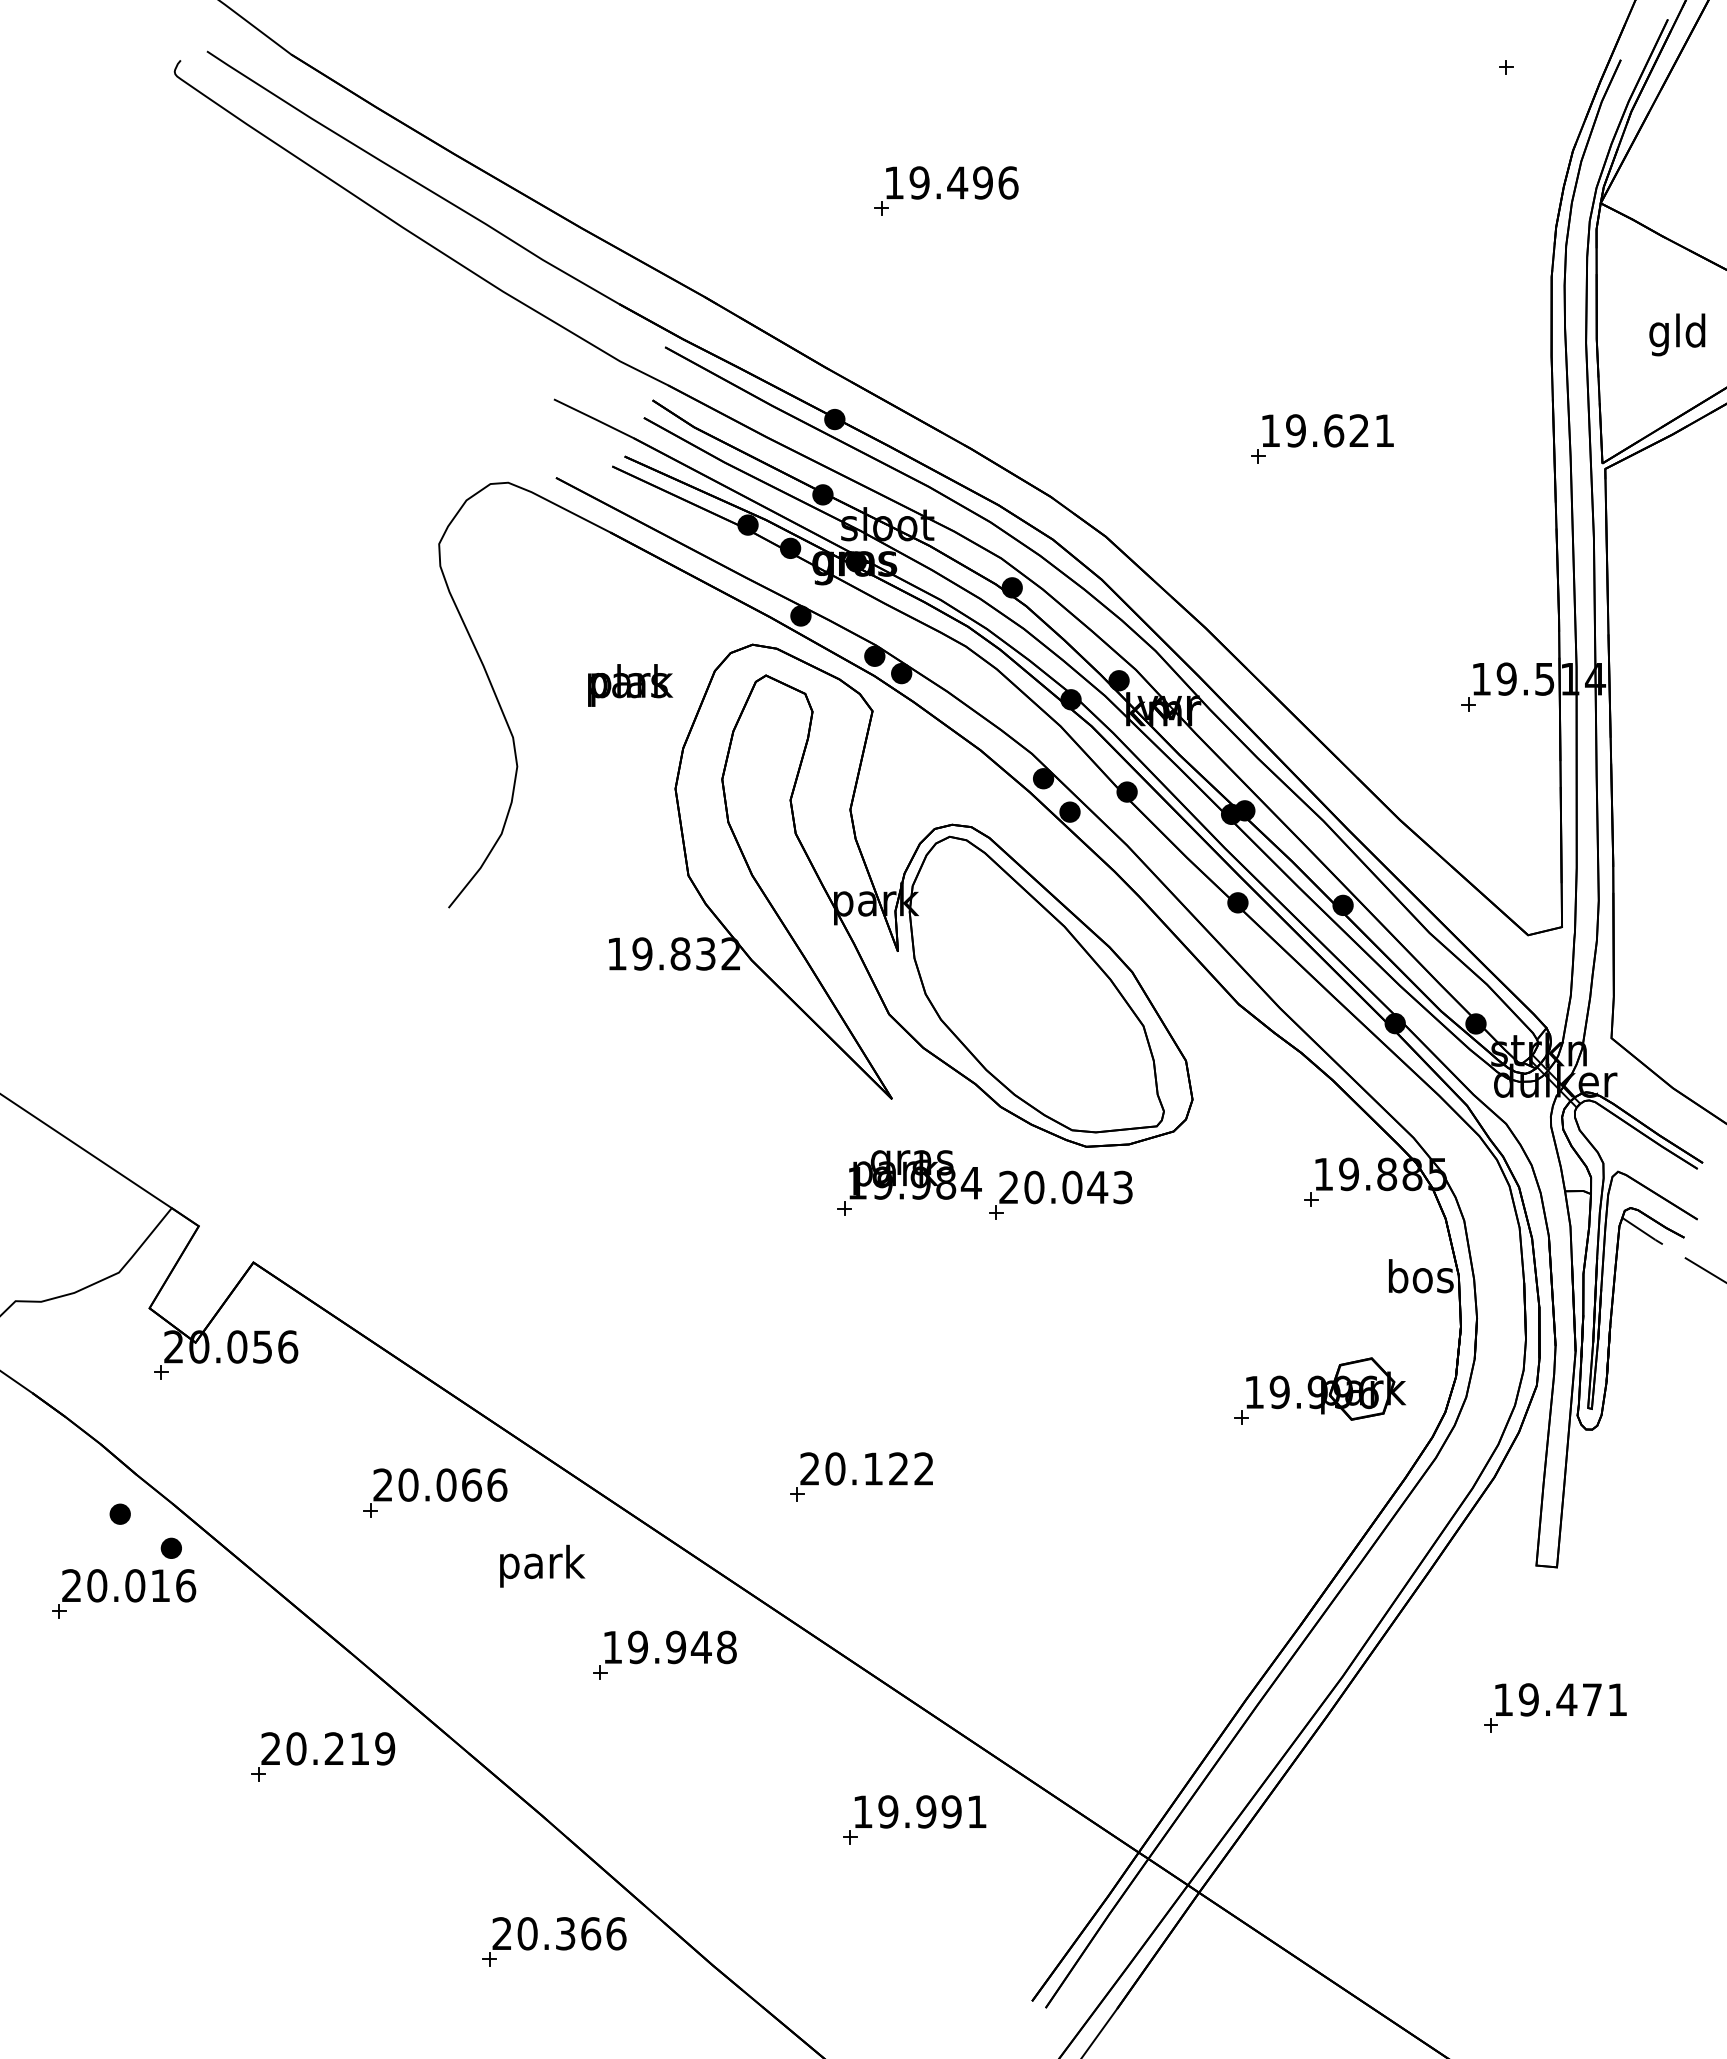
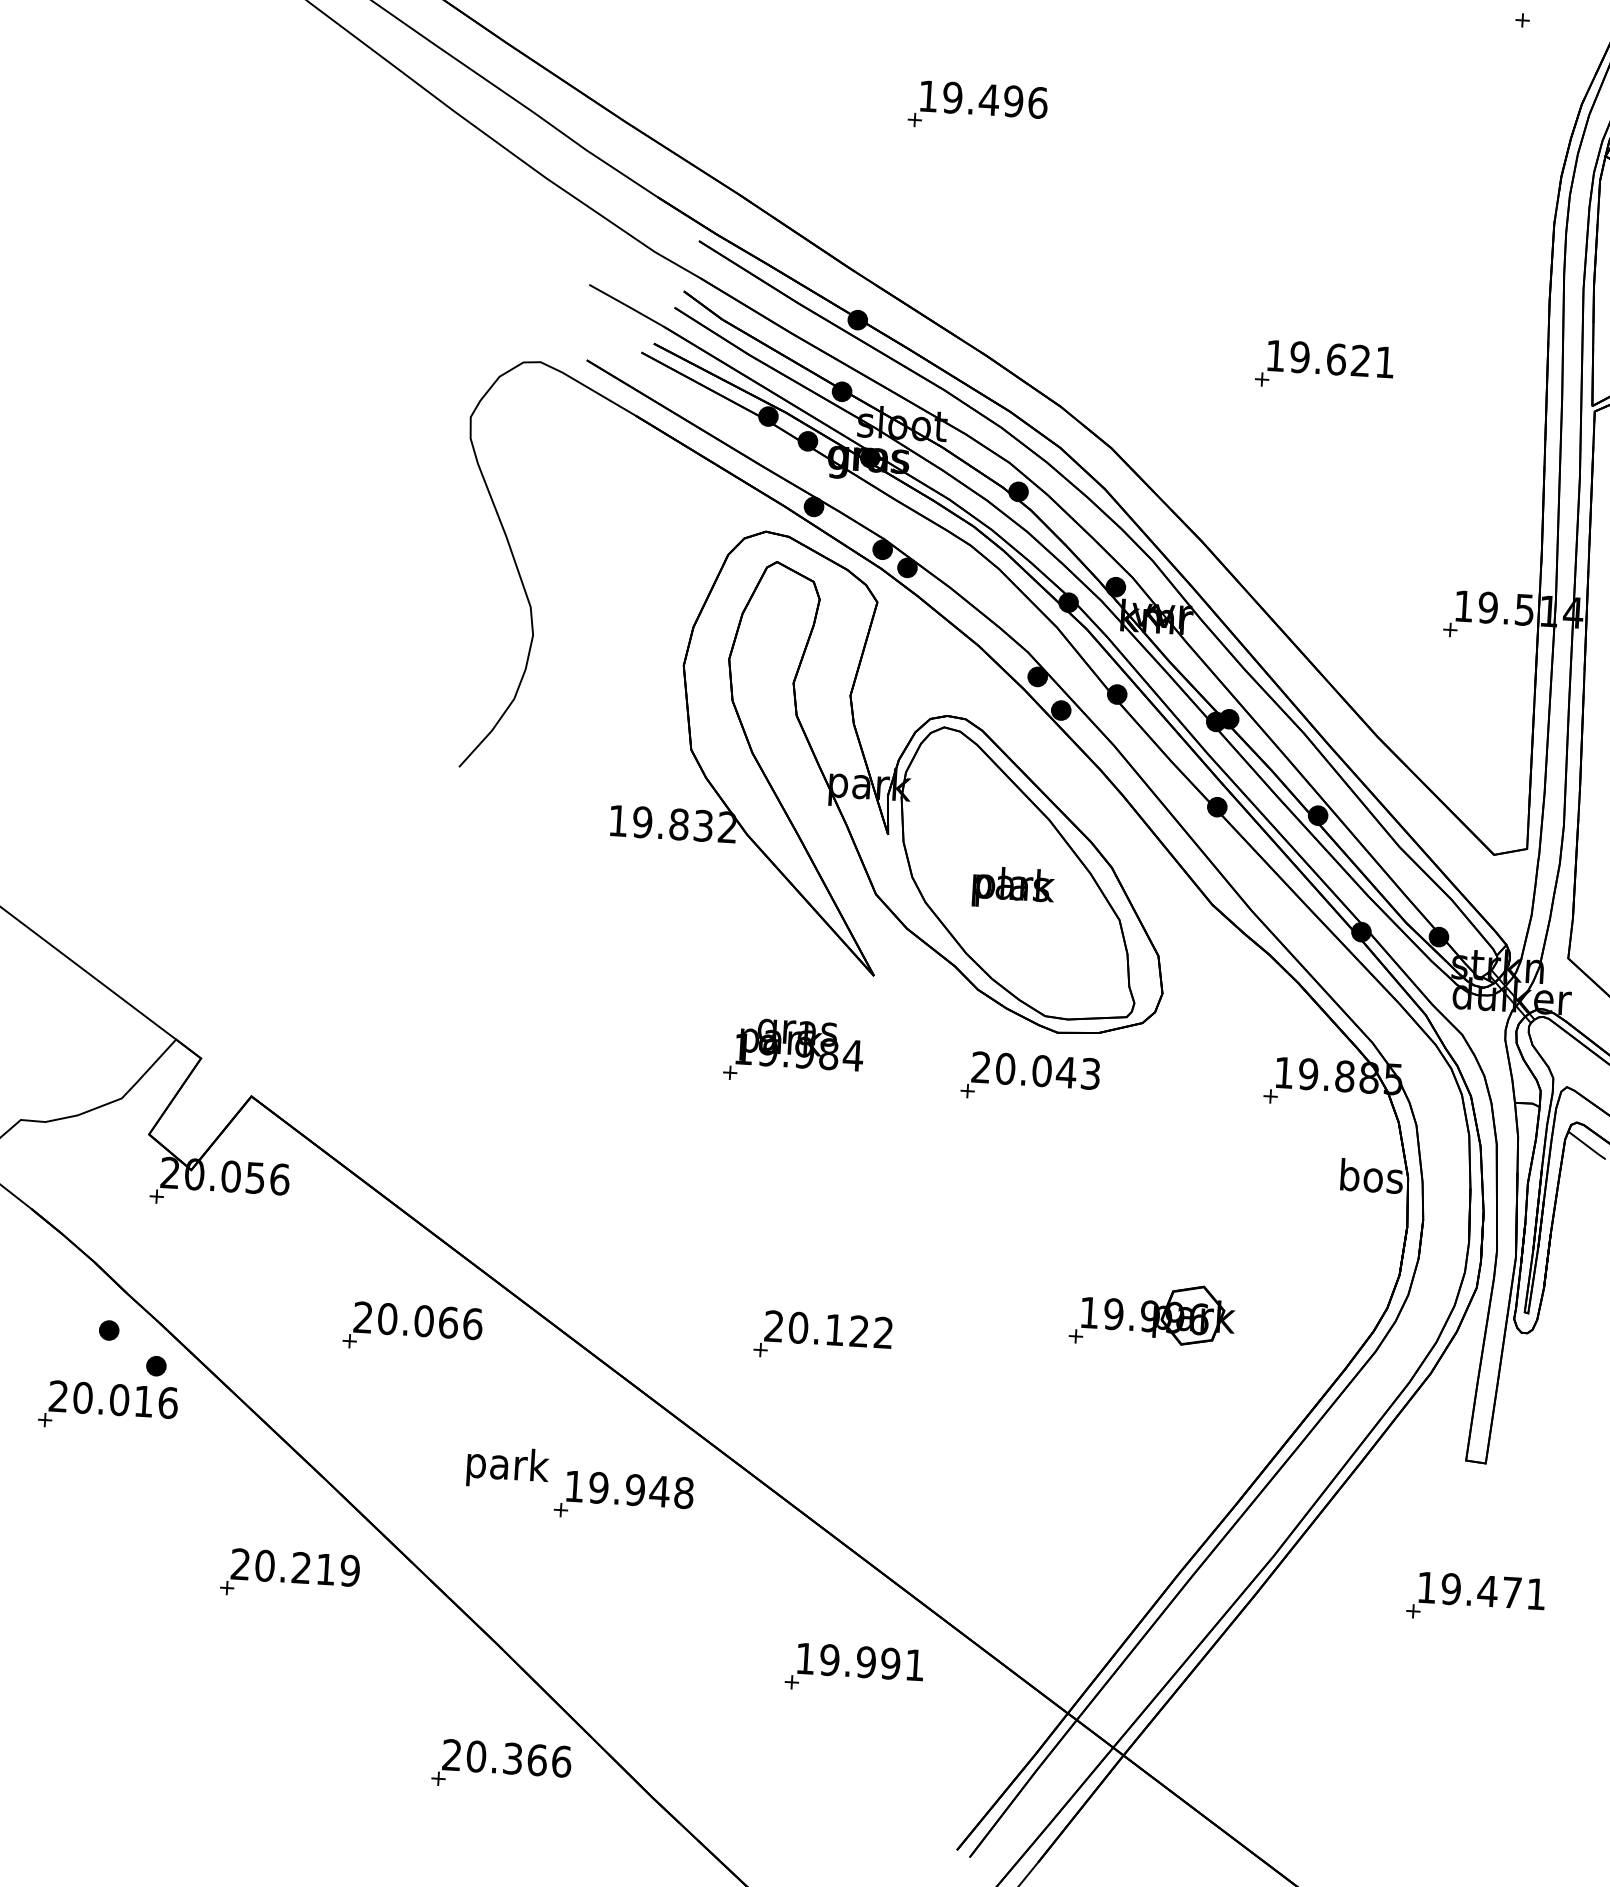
text: (630, 685) -> (1013, 888), moved
part: (909, 1182) -> (793, 1051), moved
part: (1319, 1390) -> (1152, 1314), moved
text: (542, 1565) -> (507, 1467), moved

